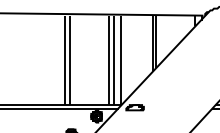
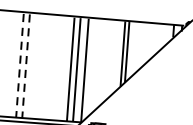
line: (64, 60) -> (19, 65), solid -> dashed
line: (70, 60) -> (26, 66), solid -> dashed

